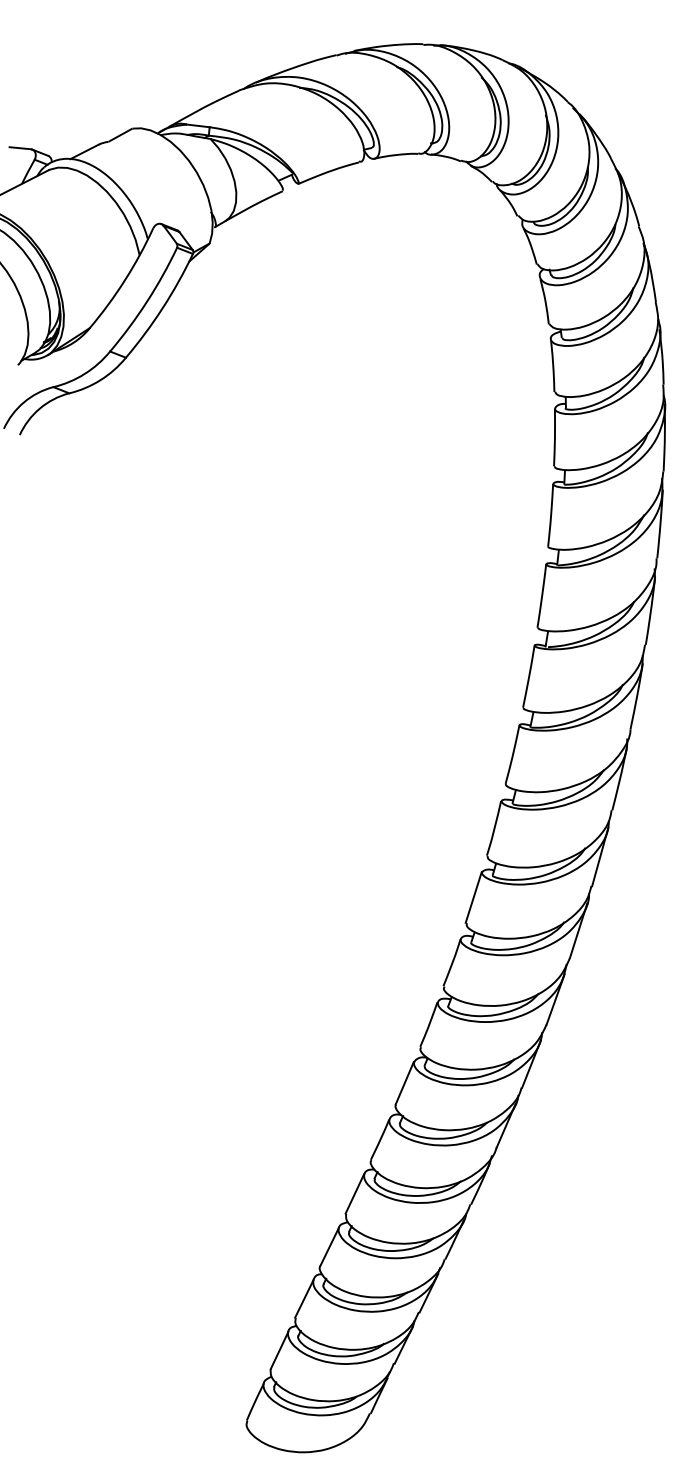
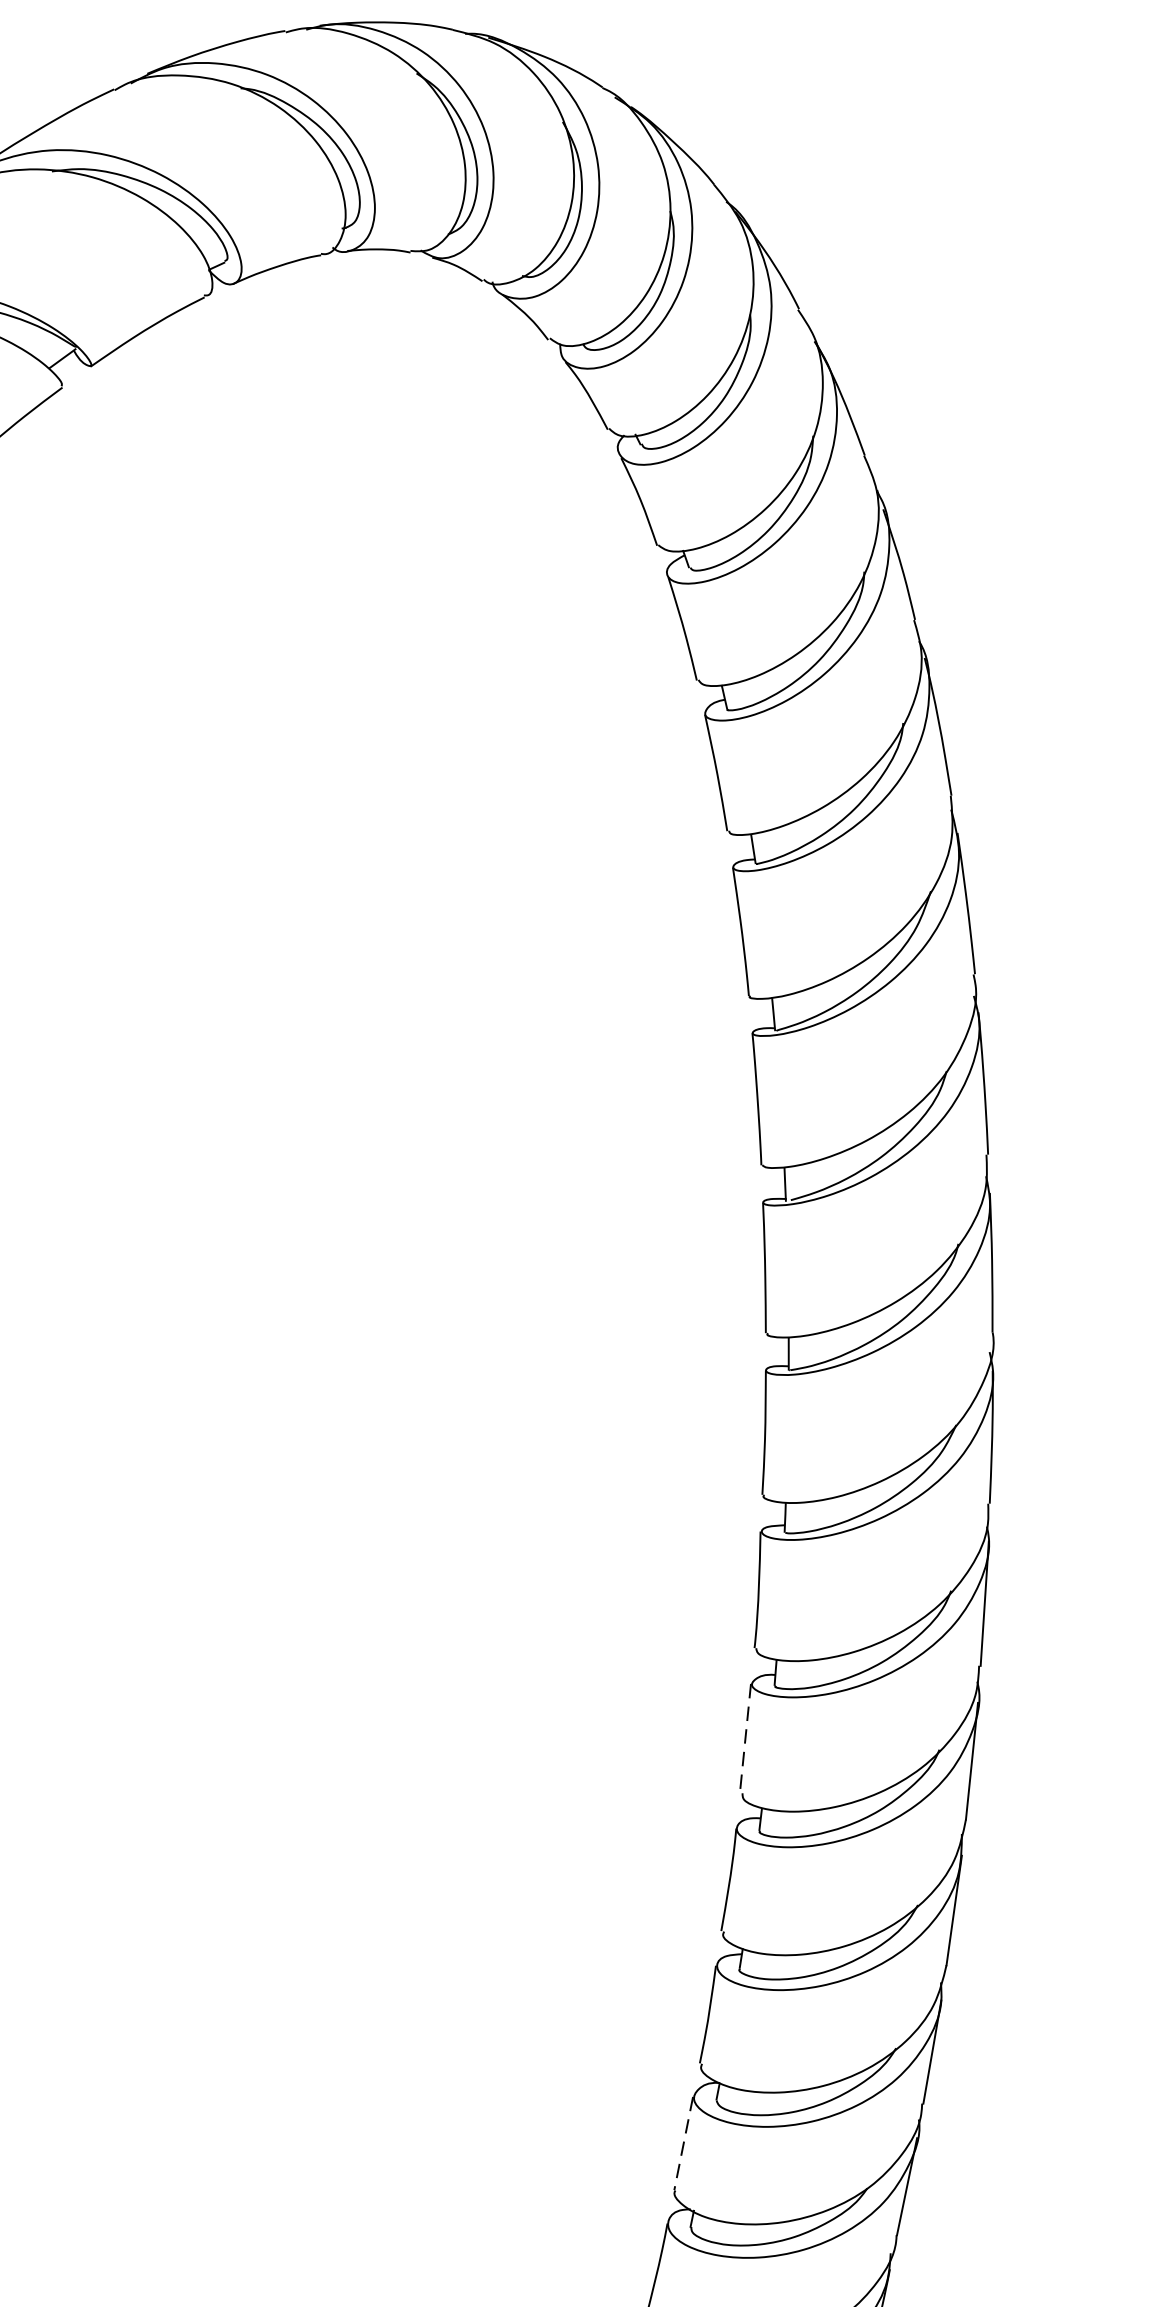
line: (473, 897) -> (745, 1738), solid -> dashed
line: (404, 1083) -> (683, 2144), solid -> dashed

